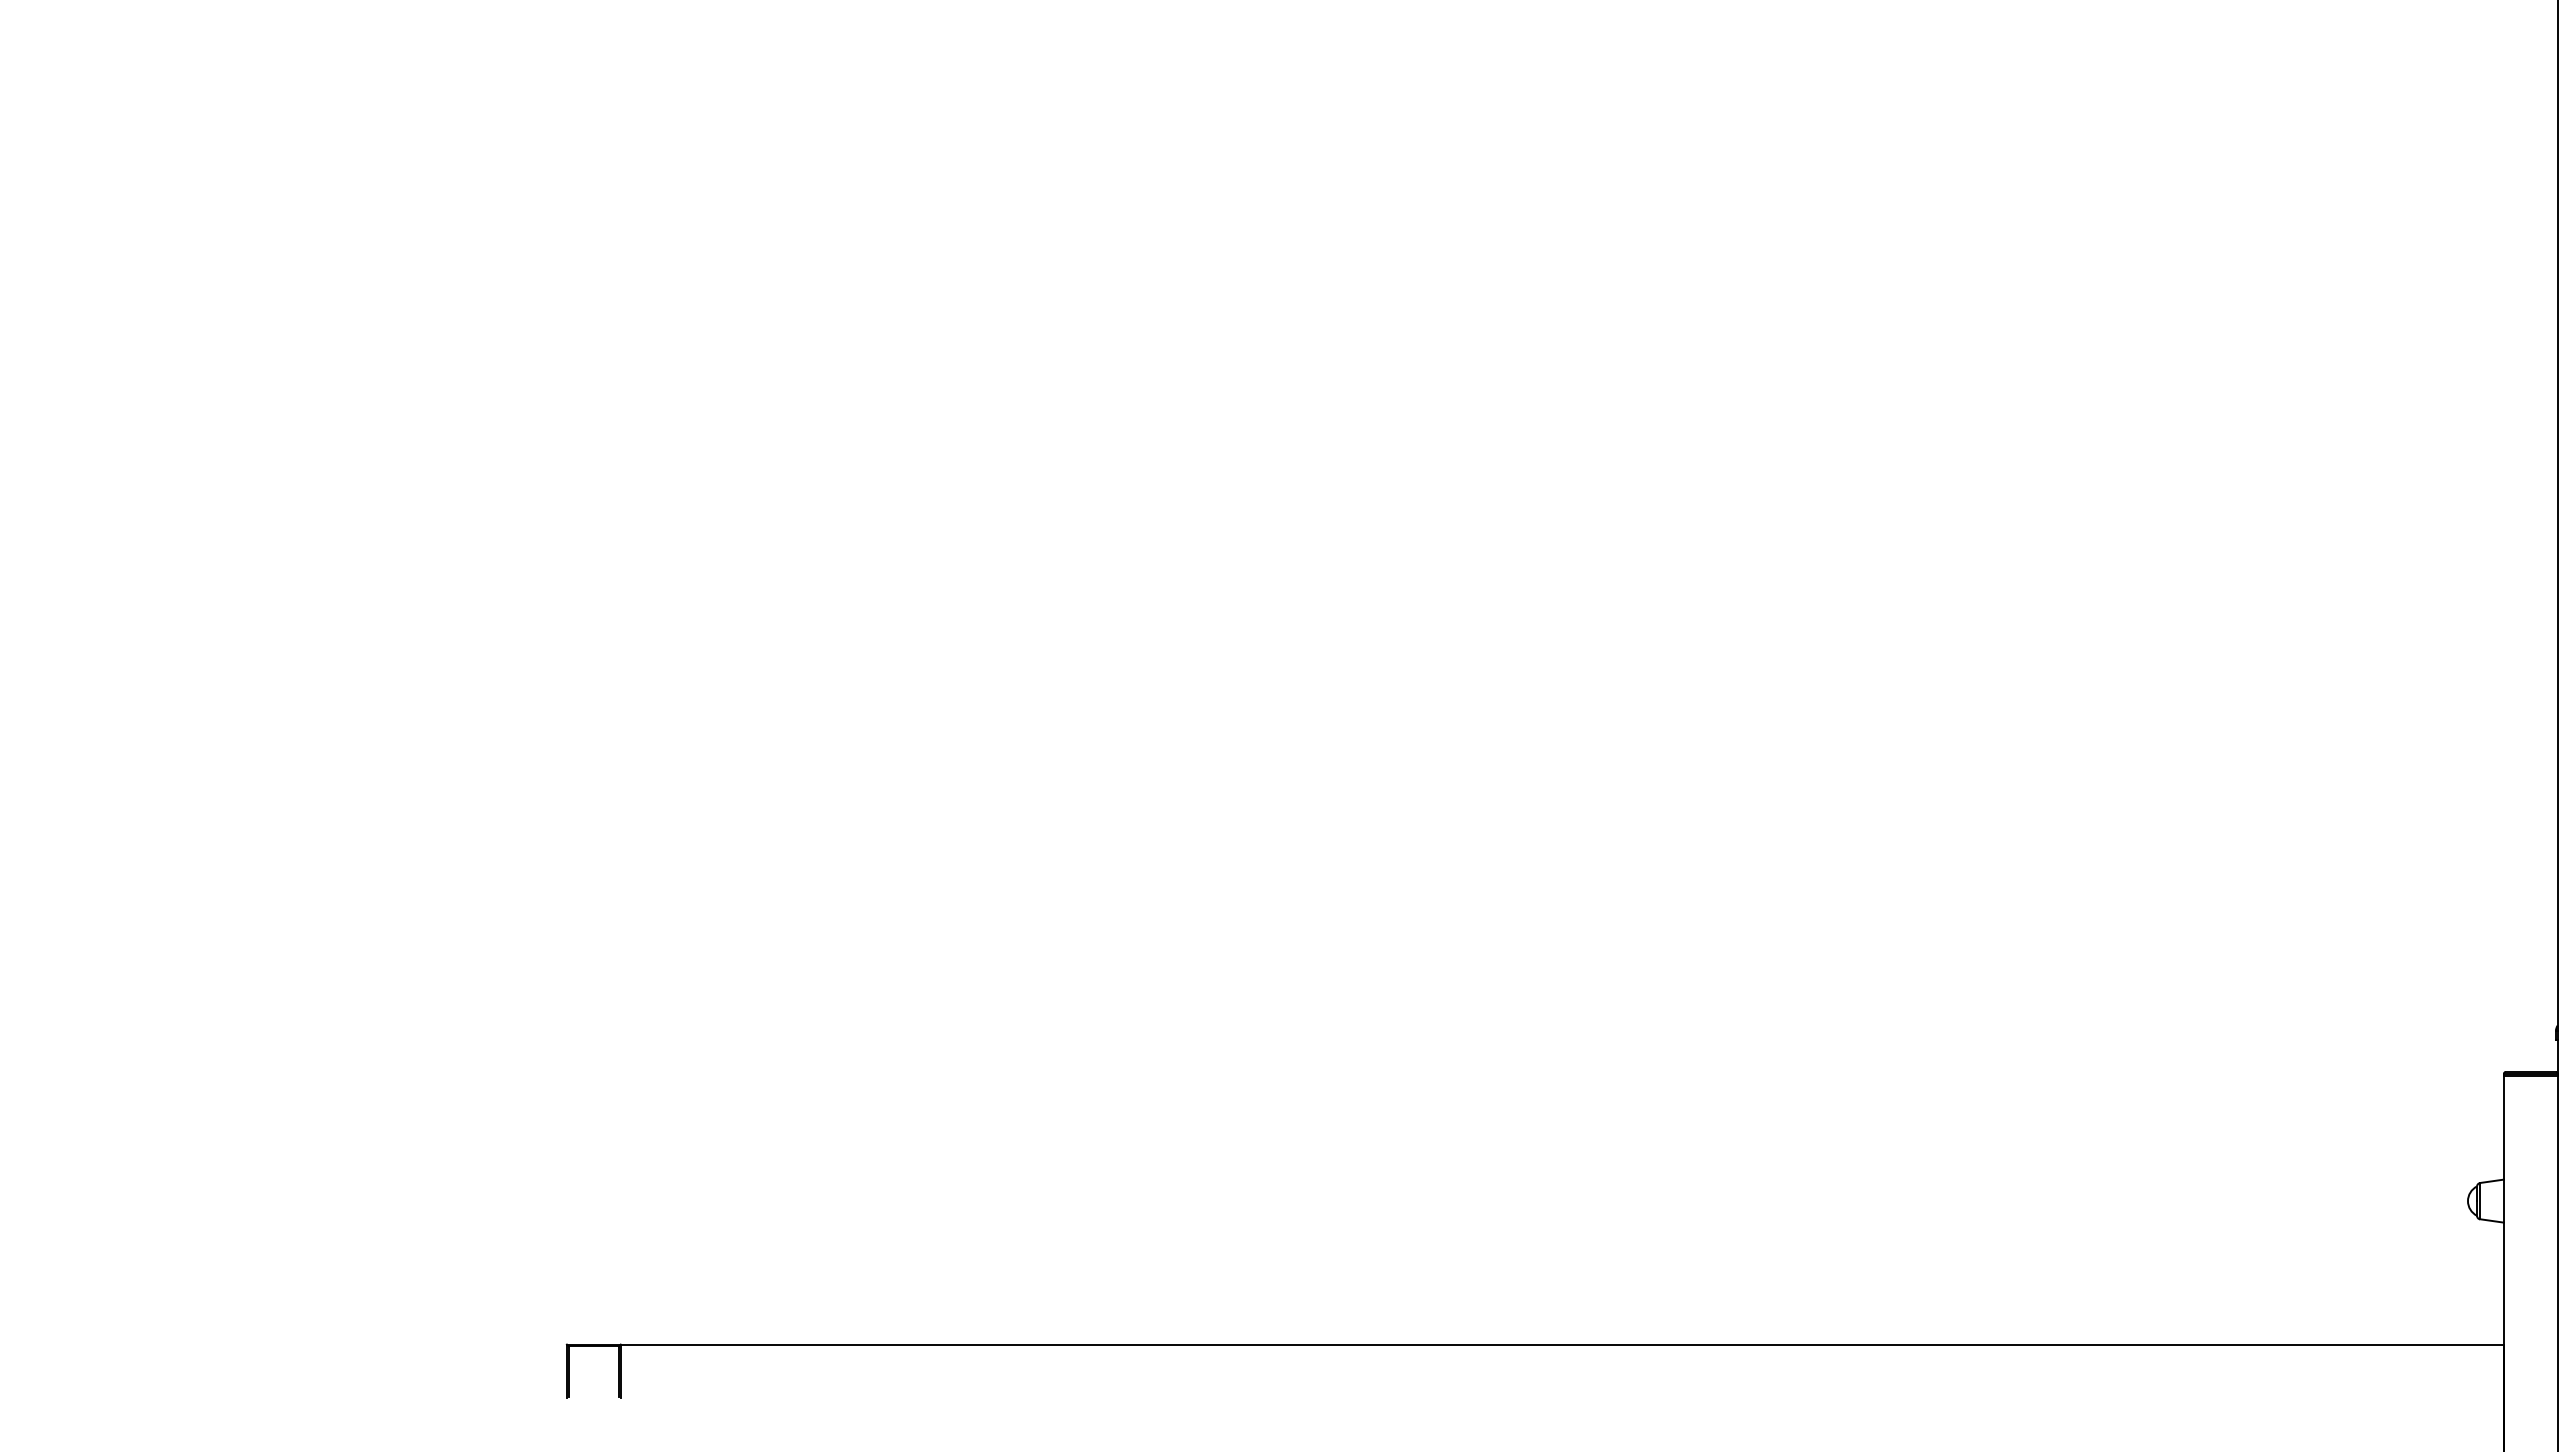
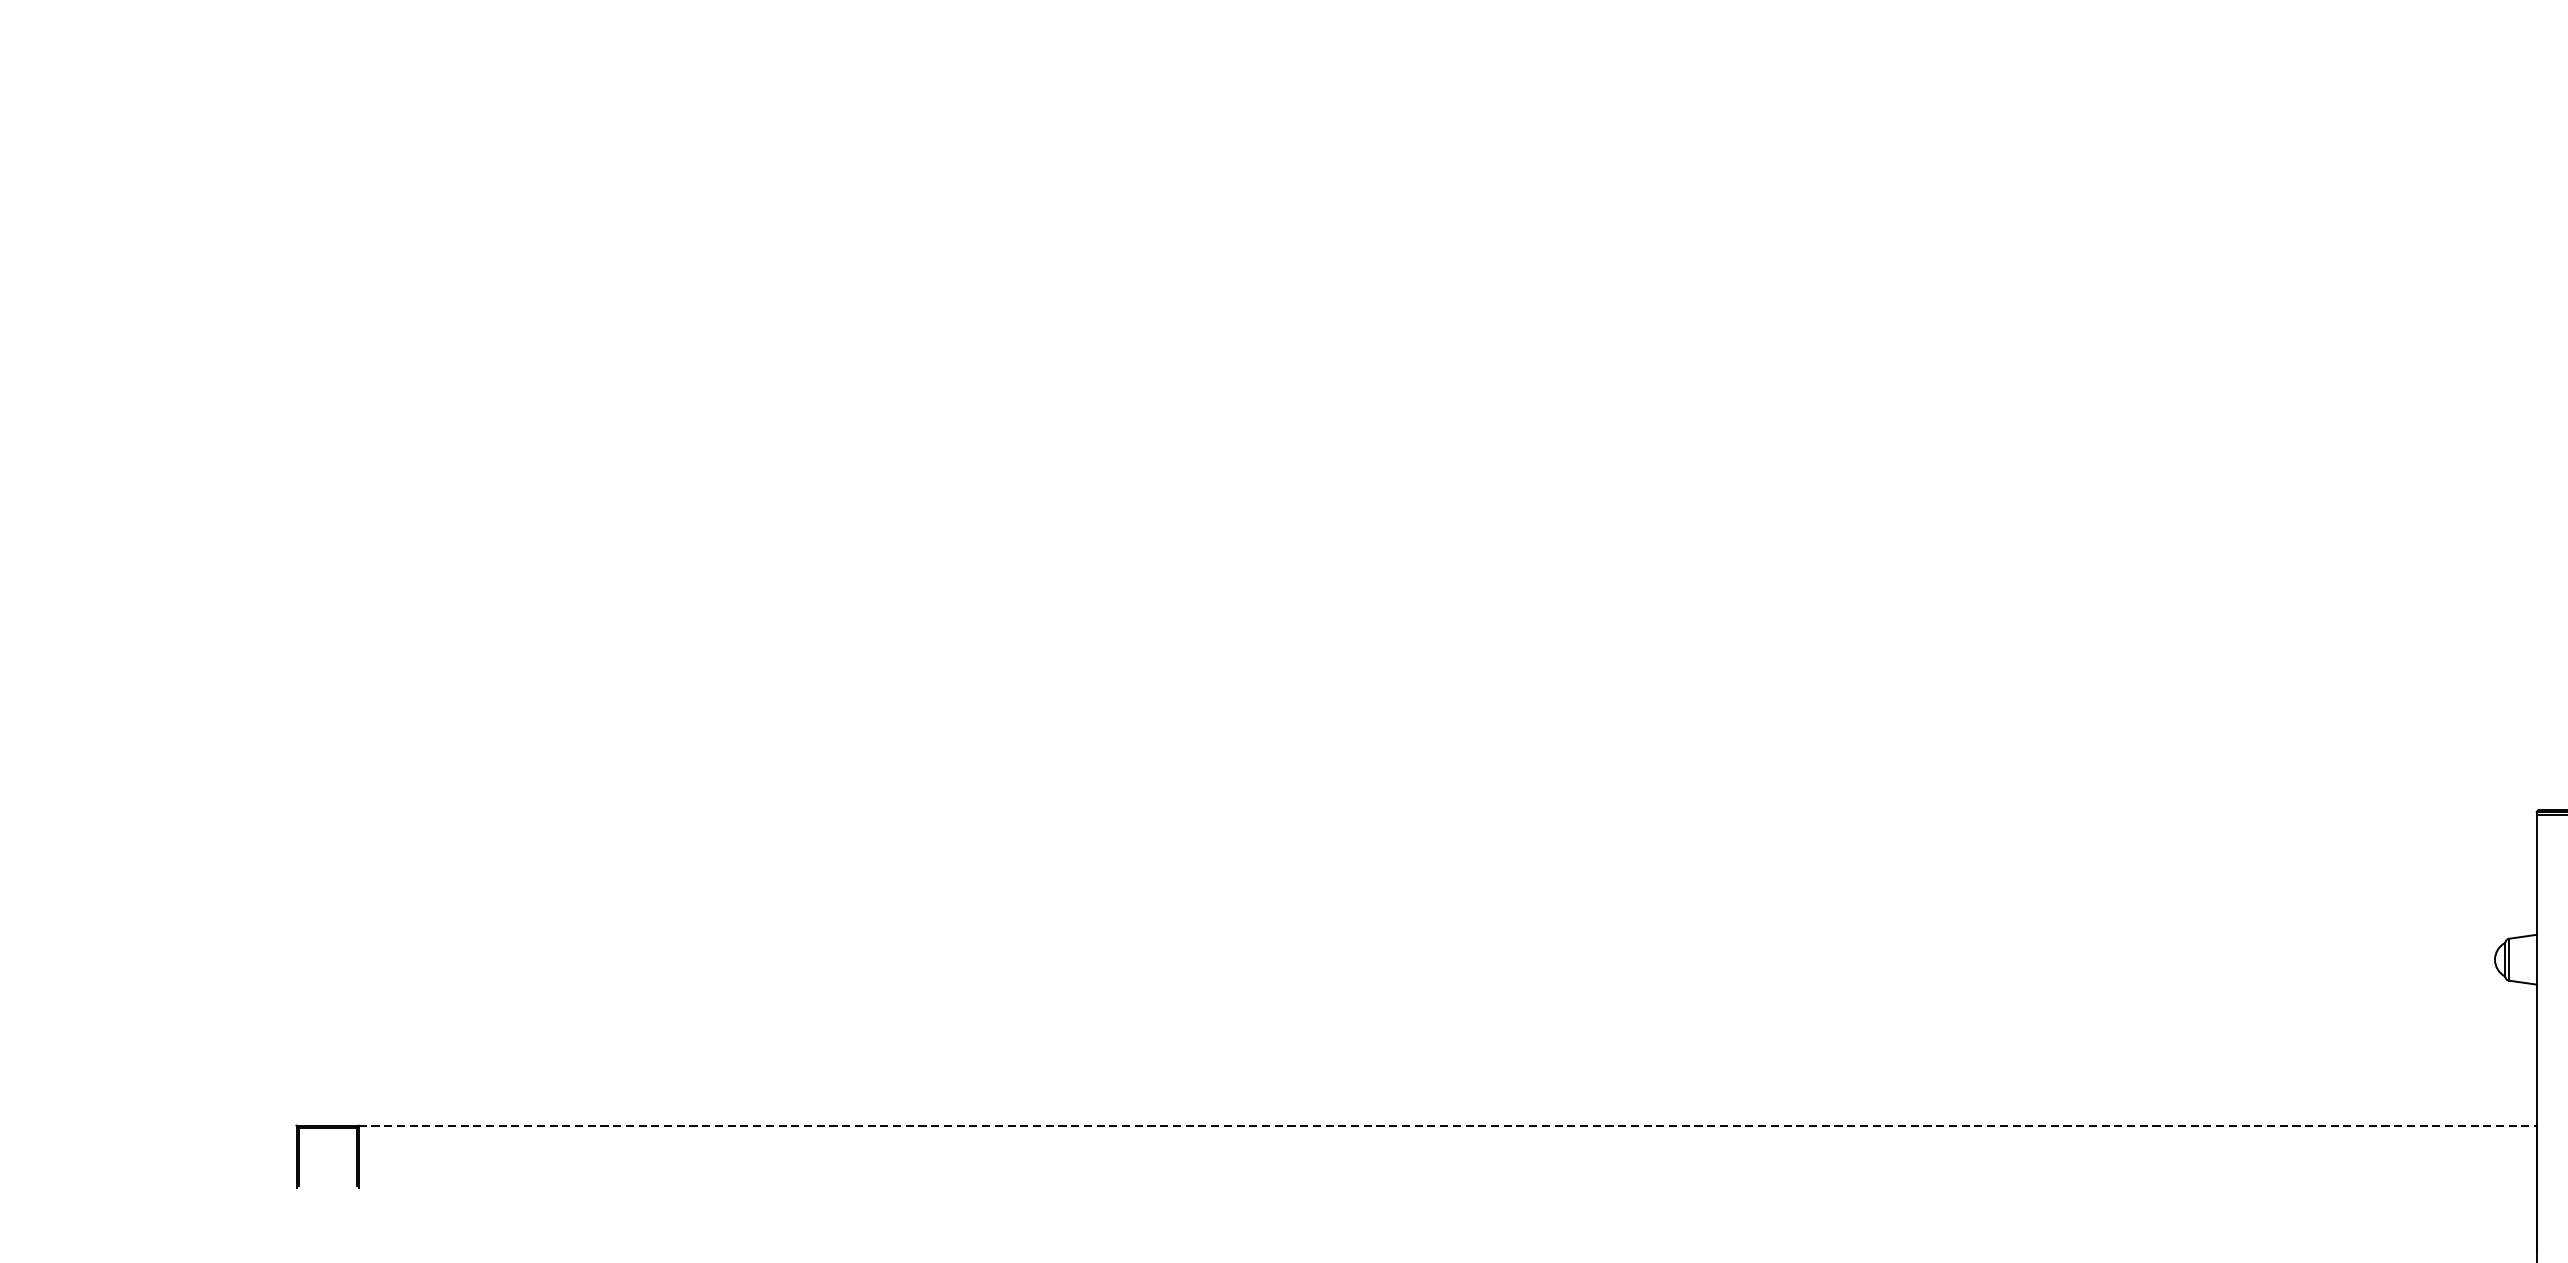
line: (1562, 1344) -> (1447, 1125), solid -> dashed

